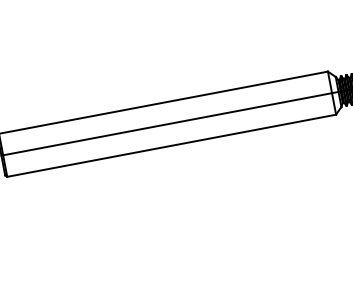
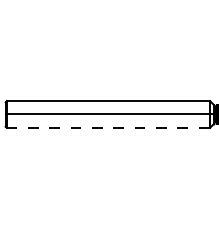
line: (171, 145) -> (108, 127), solid -> dashed

